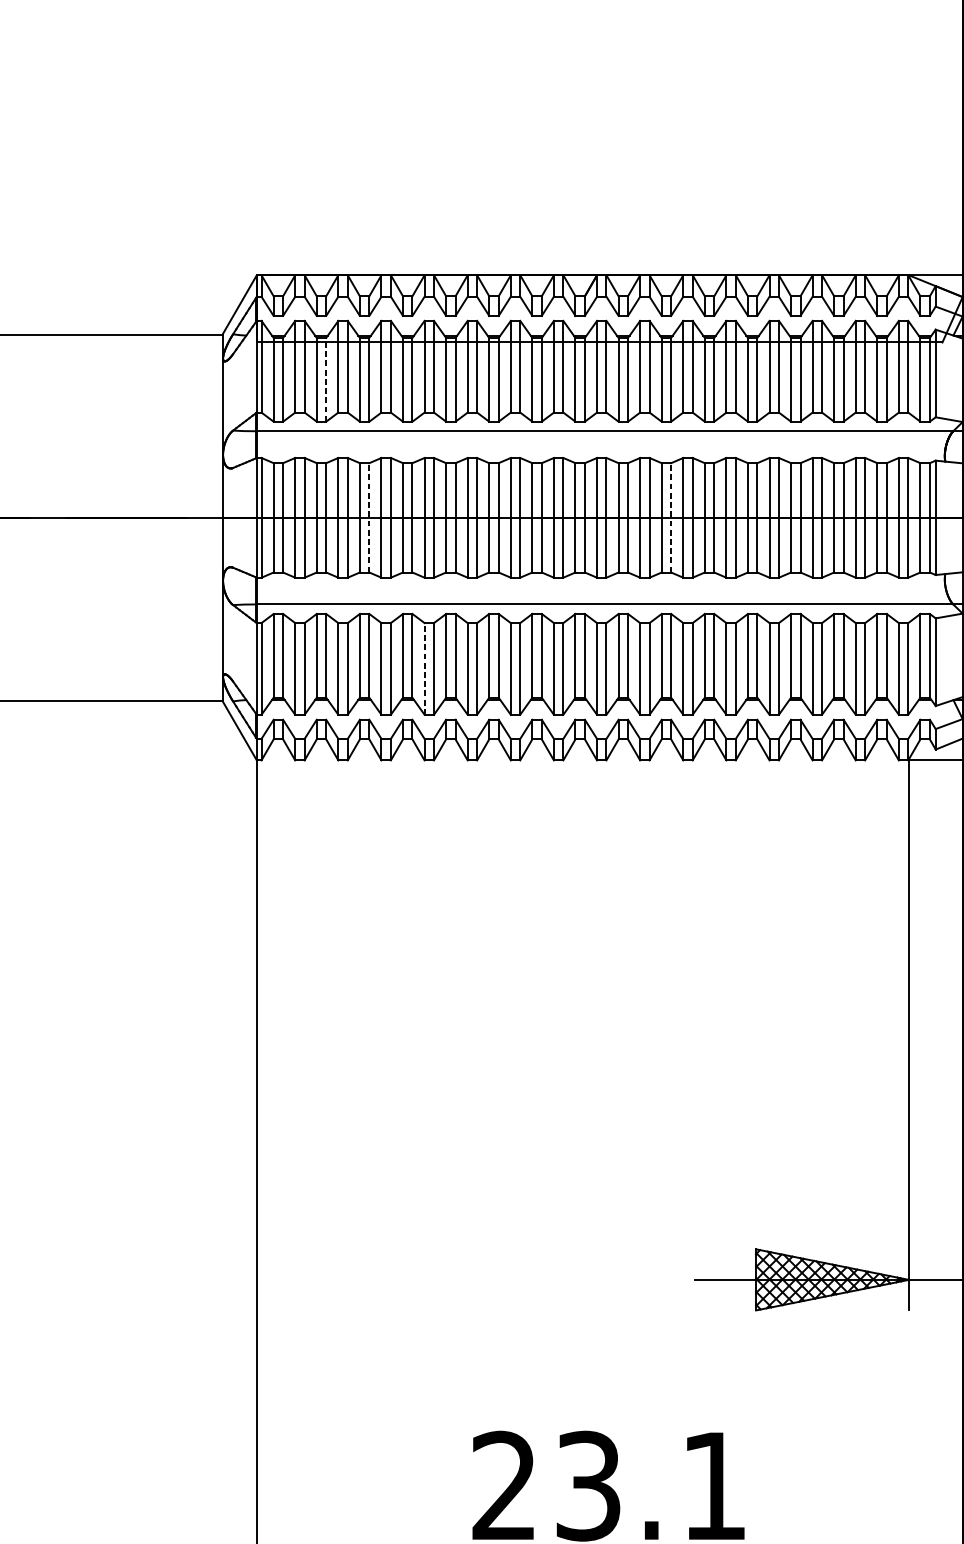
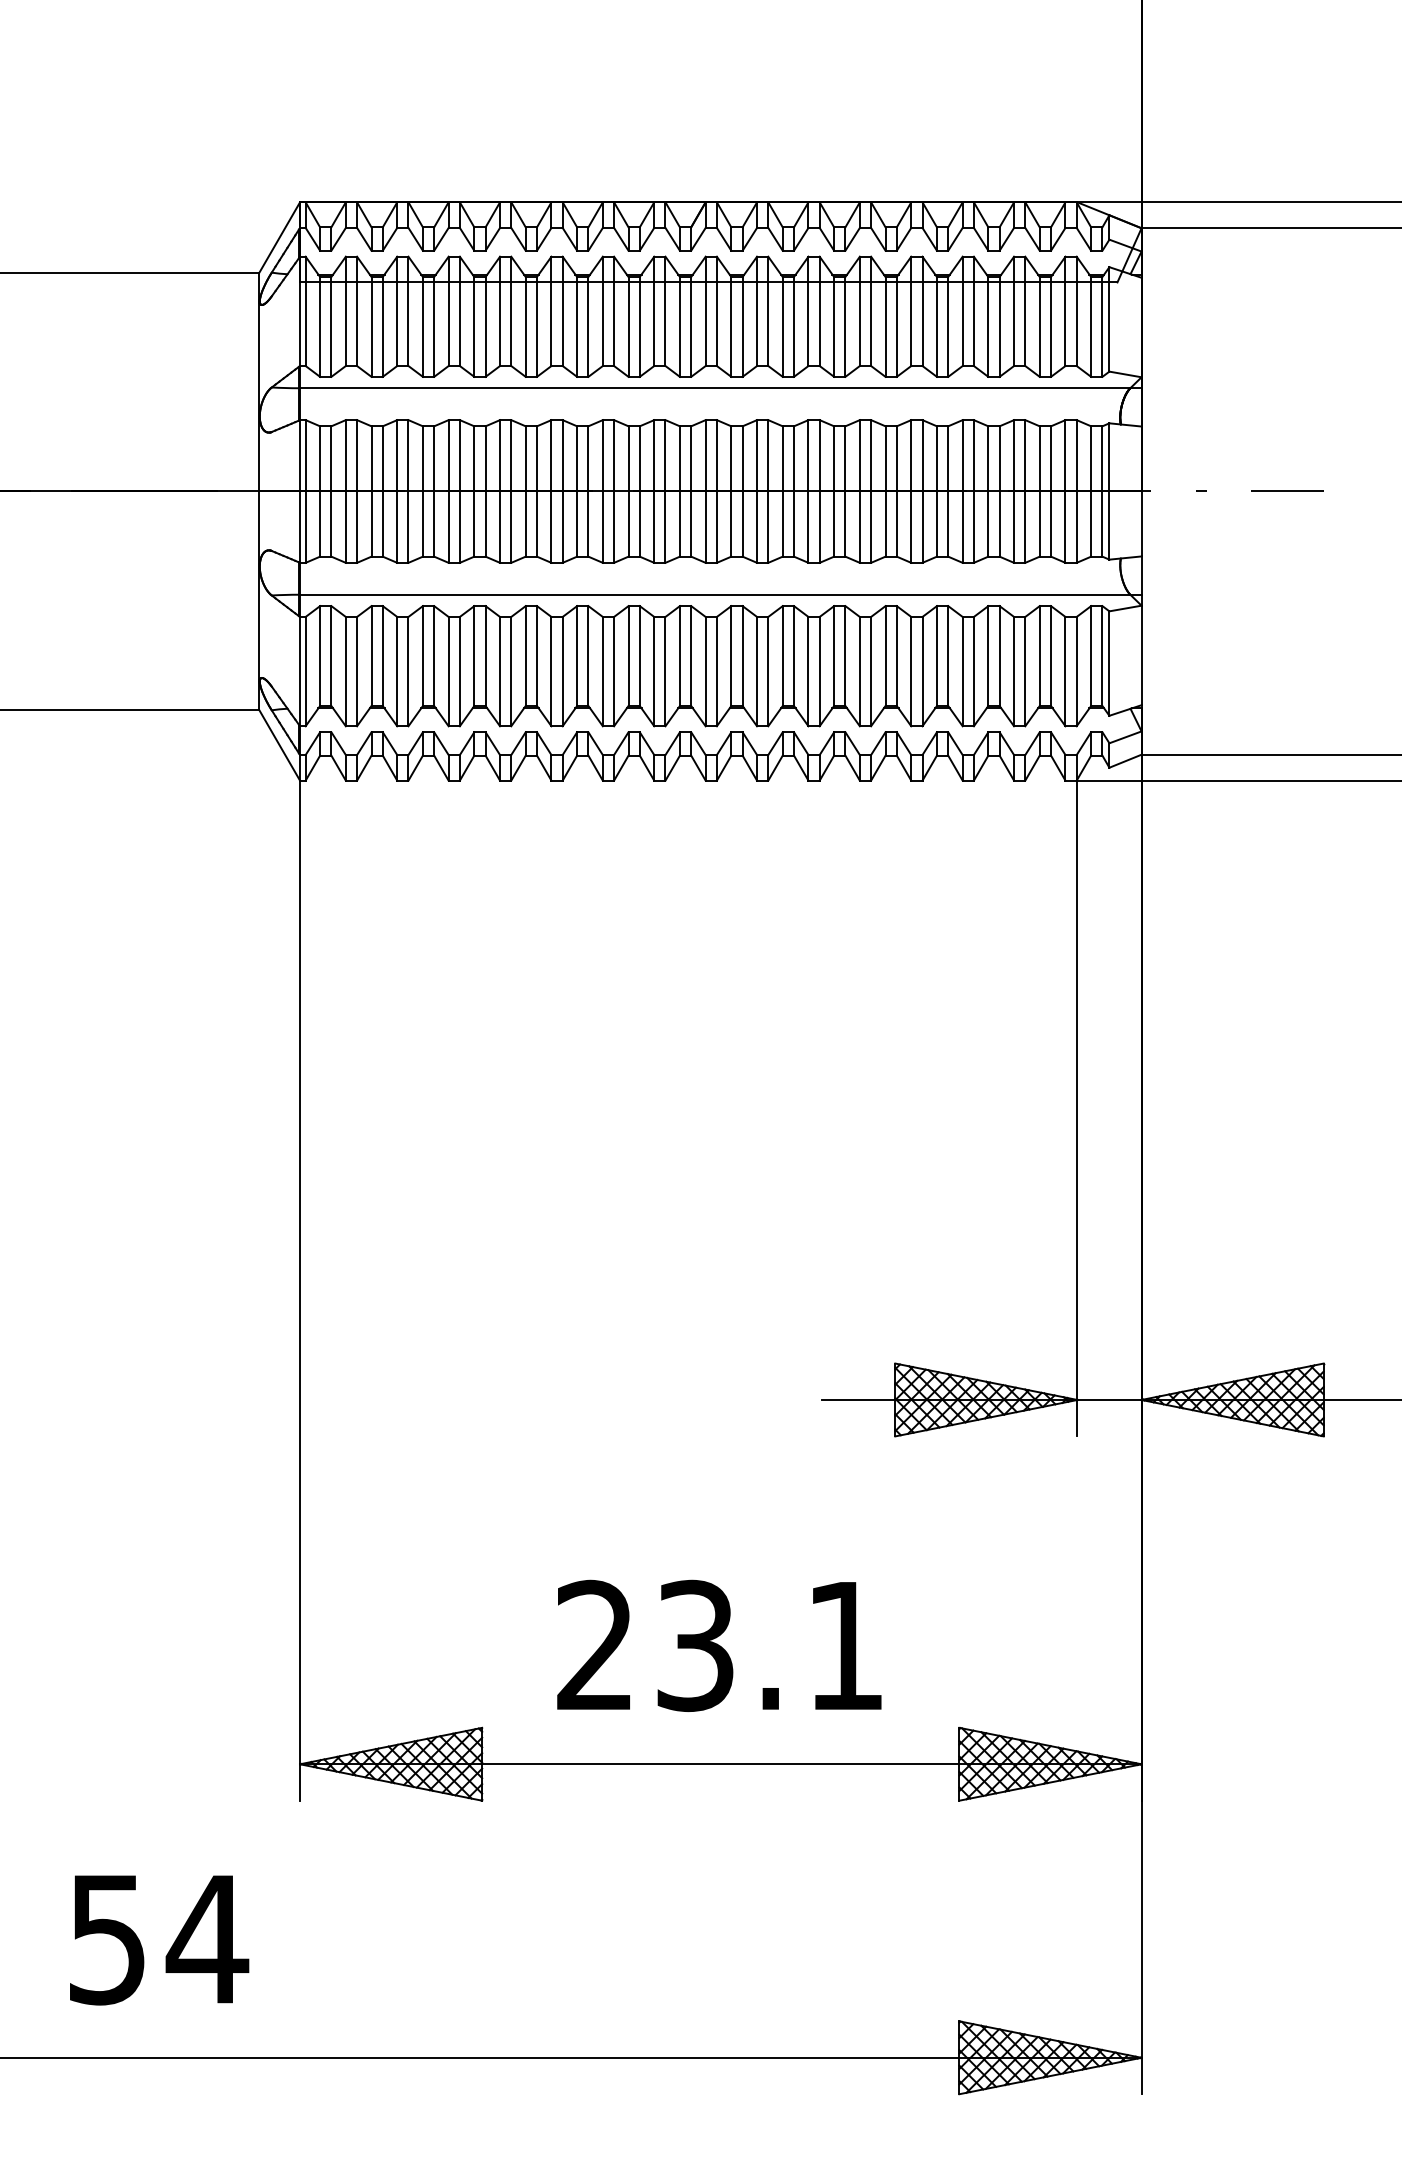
line: (325, 379) -> (382, 326), dashed -> solid
line: (369, 517) -> (434, 491), dashed -> solid
line: (671, 517) -> (794, 491), dashed -> solid
line: (424, 668) -> (500, 671), dashed -> solid

